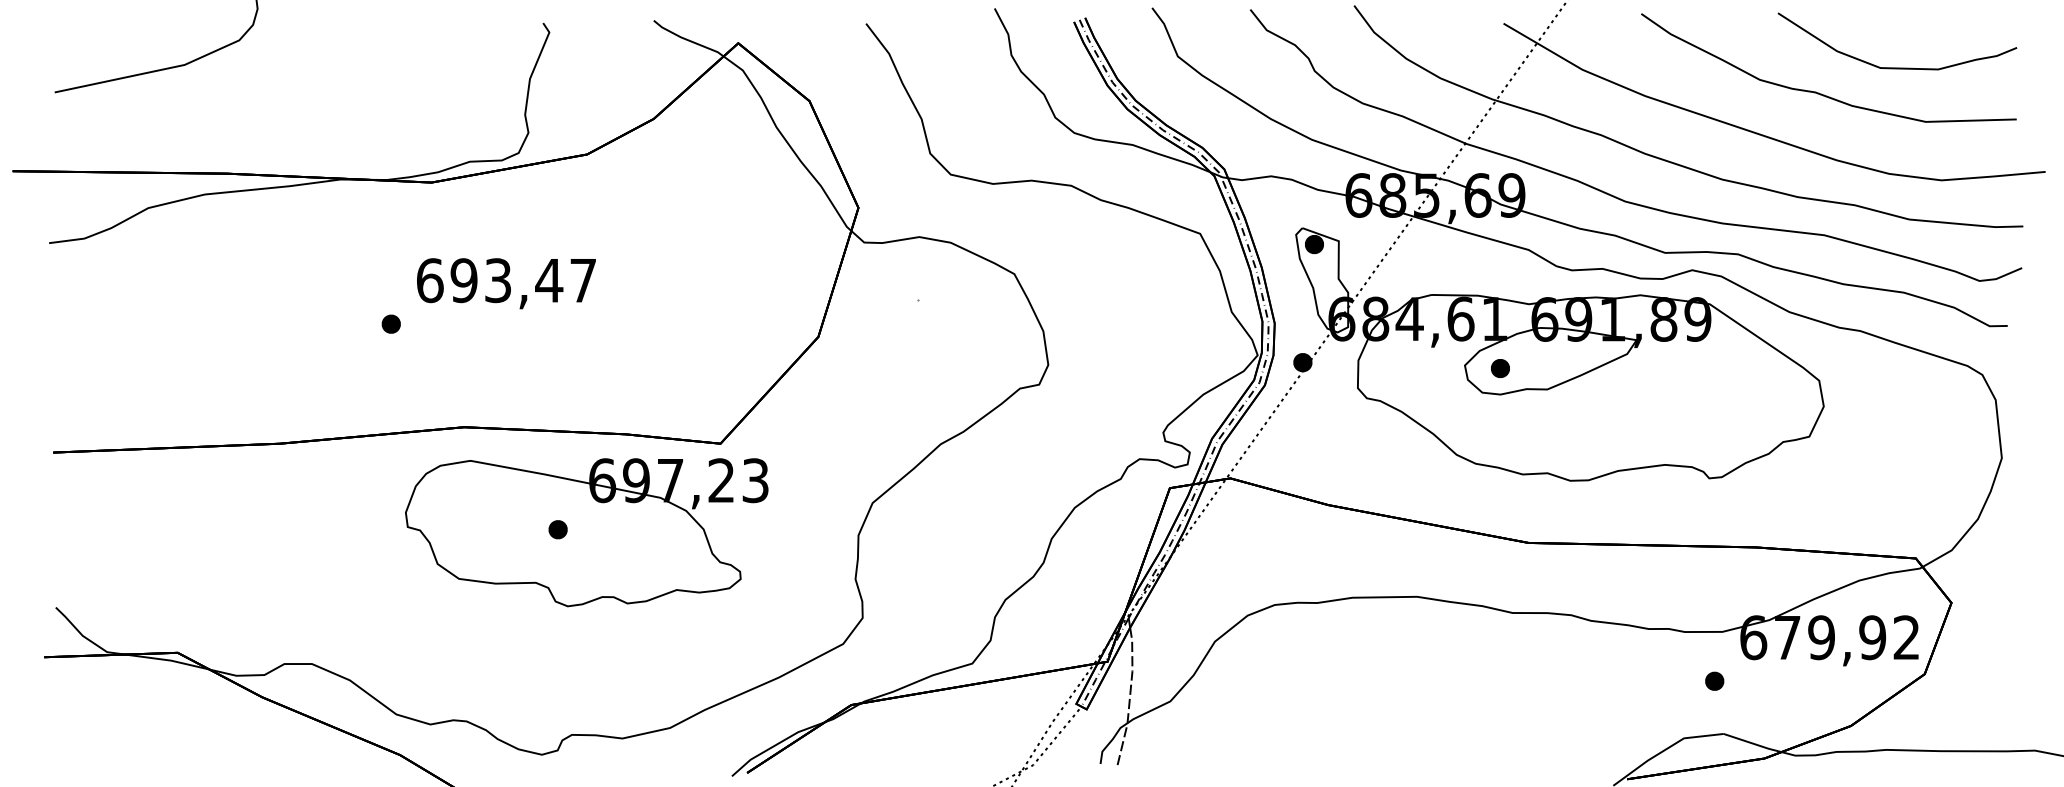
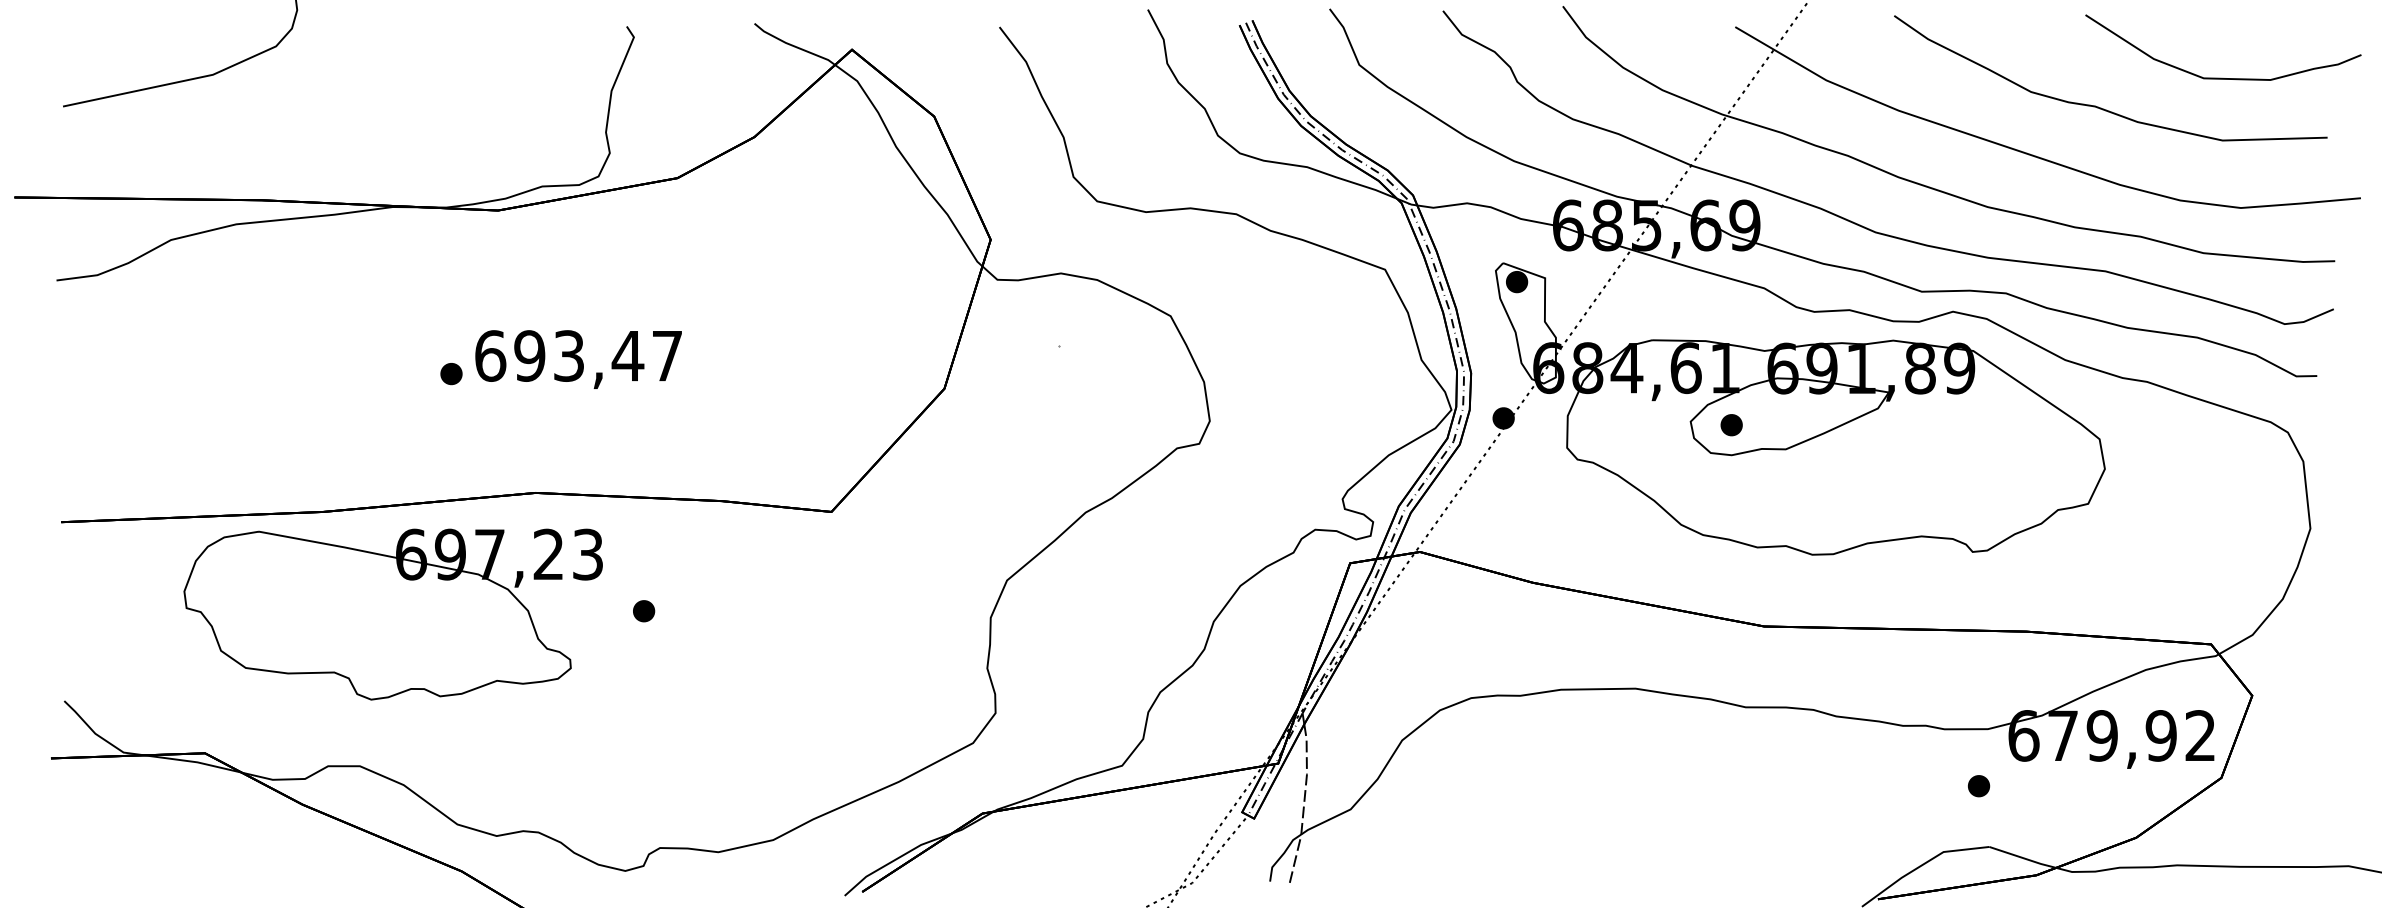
curve: (1897, 67) -> (2223, 77), moved
text: (506, 283) -> (578, 359), moved
part: (586, 532) -> (392, 614), moved

